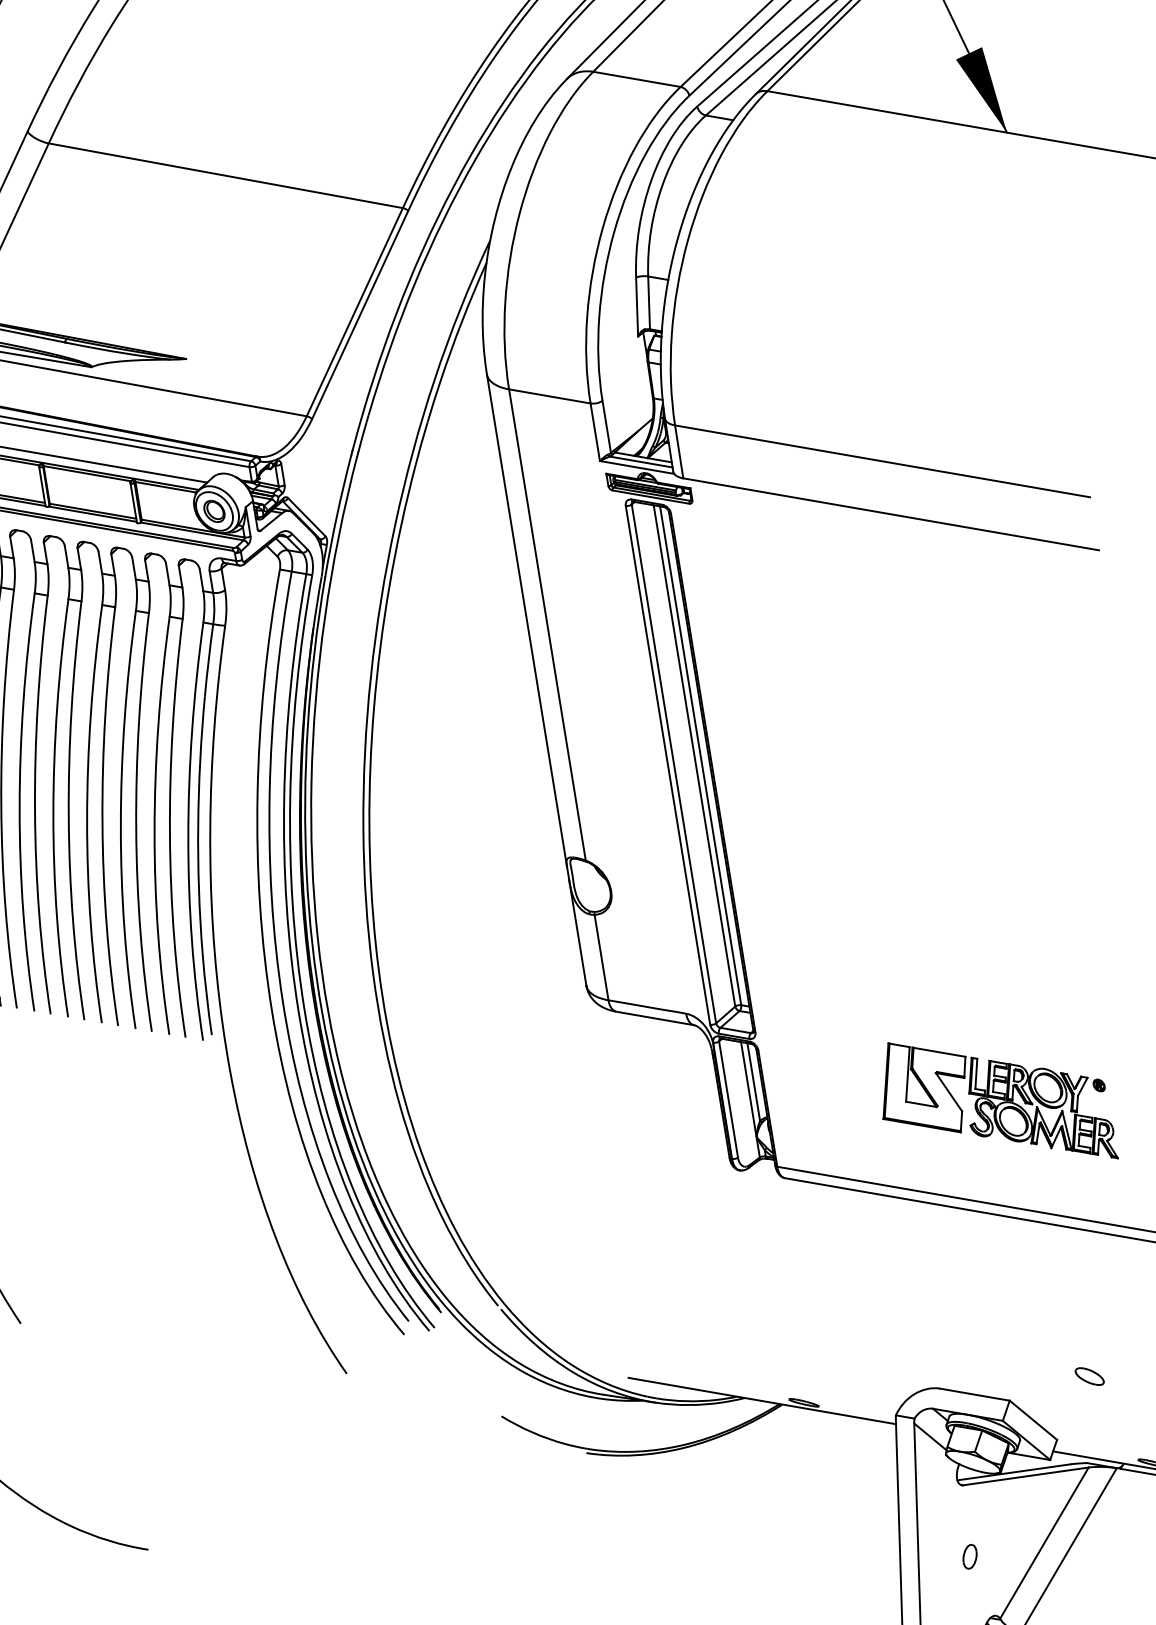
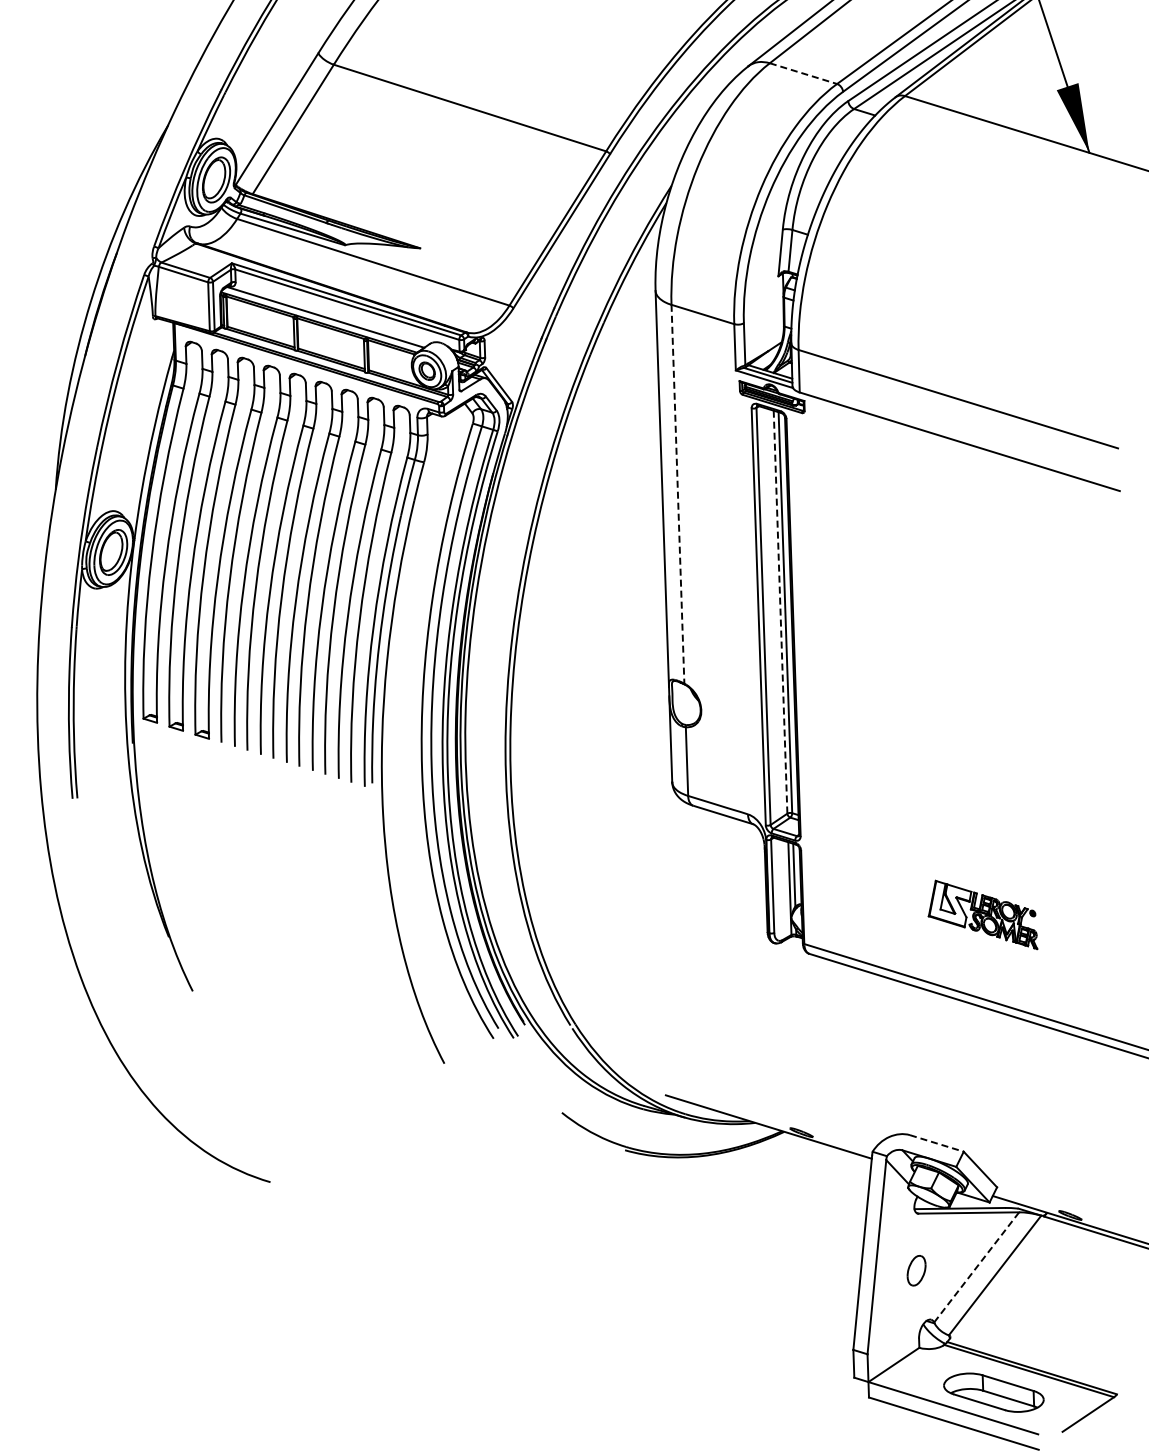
line: (636, 79) -> (803, 73), solid -> dashed
line: (546, 625) -> (677, 494), solid -> dashed
line: (694, 756) -> (780, 612), solid -> dashed
part: (995, 1101) -> (982, 914), size x0.6
part: (1088, 1376) -> (1028, 1140), removed
line: (975, 1394) -> (937, 1143), solid -> dashed
line: (1044, 1543) -> (976, 1267), solid -> dashed
part: (969, 1556) -> (916, 1270), size x1.6

